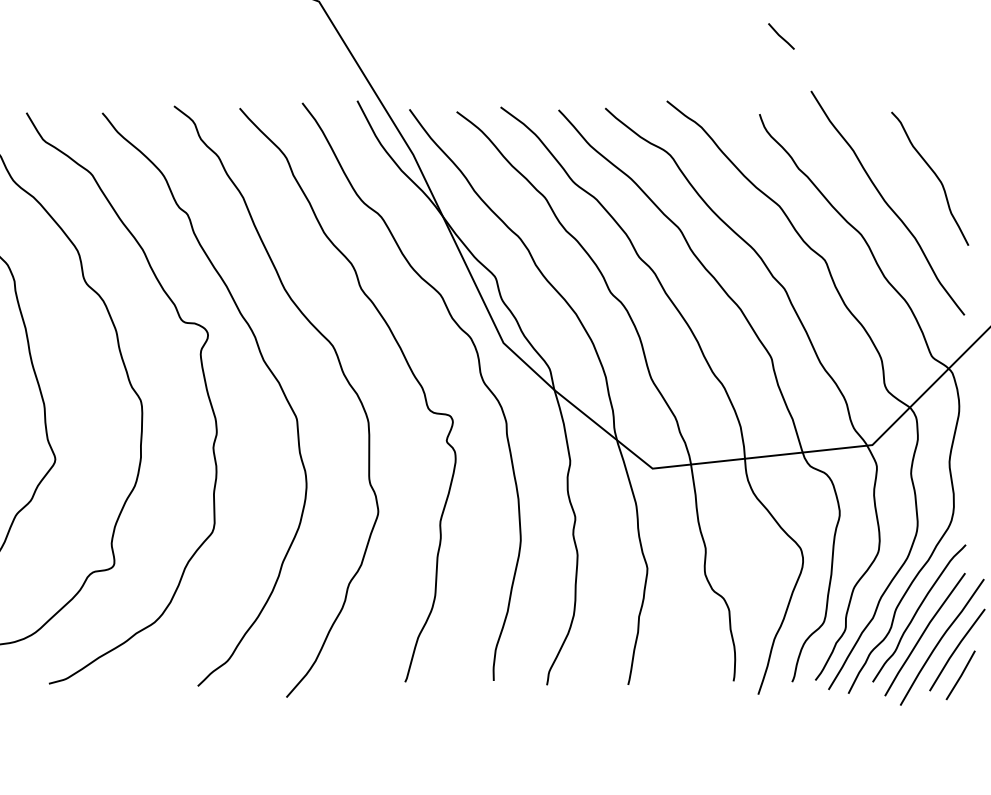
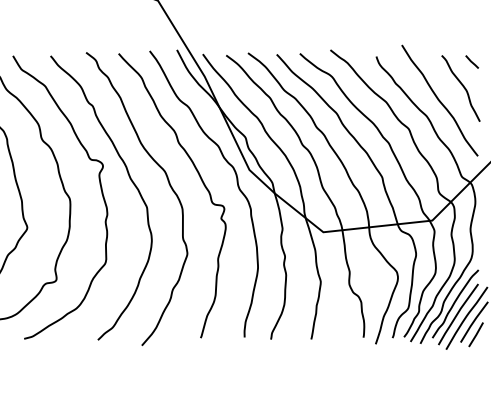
line: (781, 35) -> (472, 61), moved

